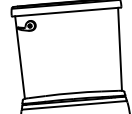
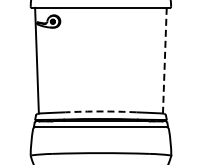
line: (119, 49) -> (164, 60), solid -> dashed
arc: (72, 93) -> (100, 111), solid -> dashed

